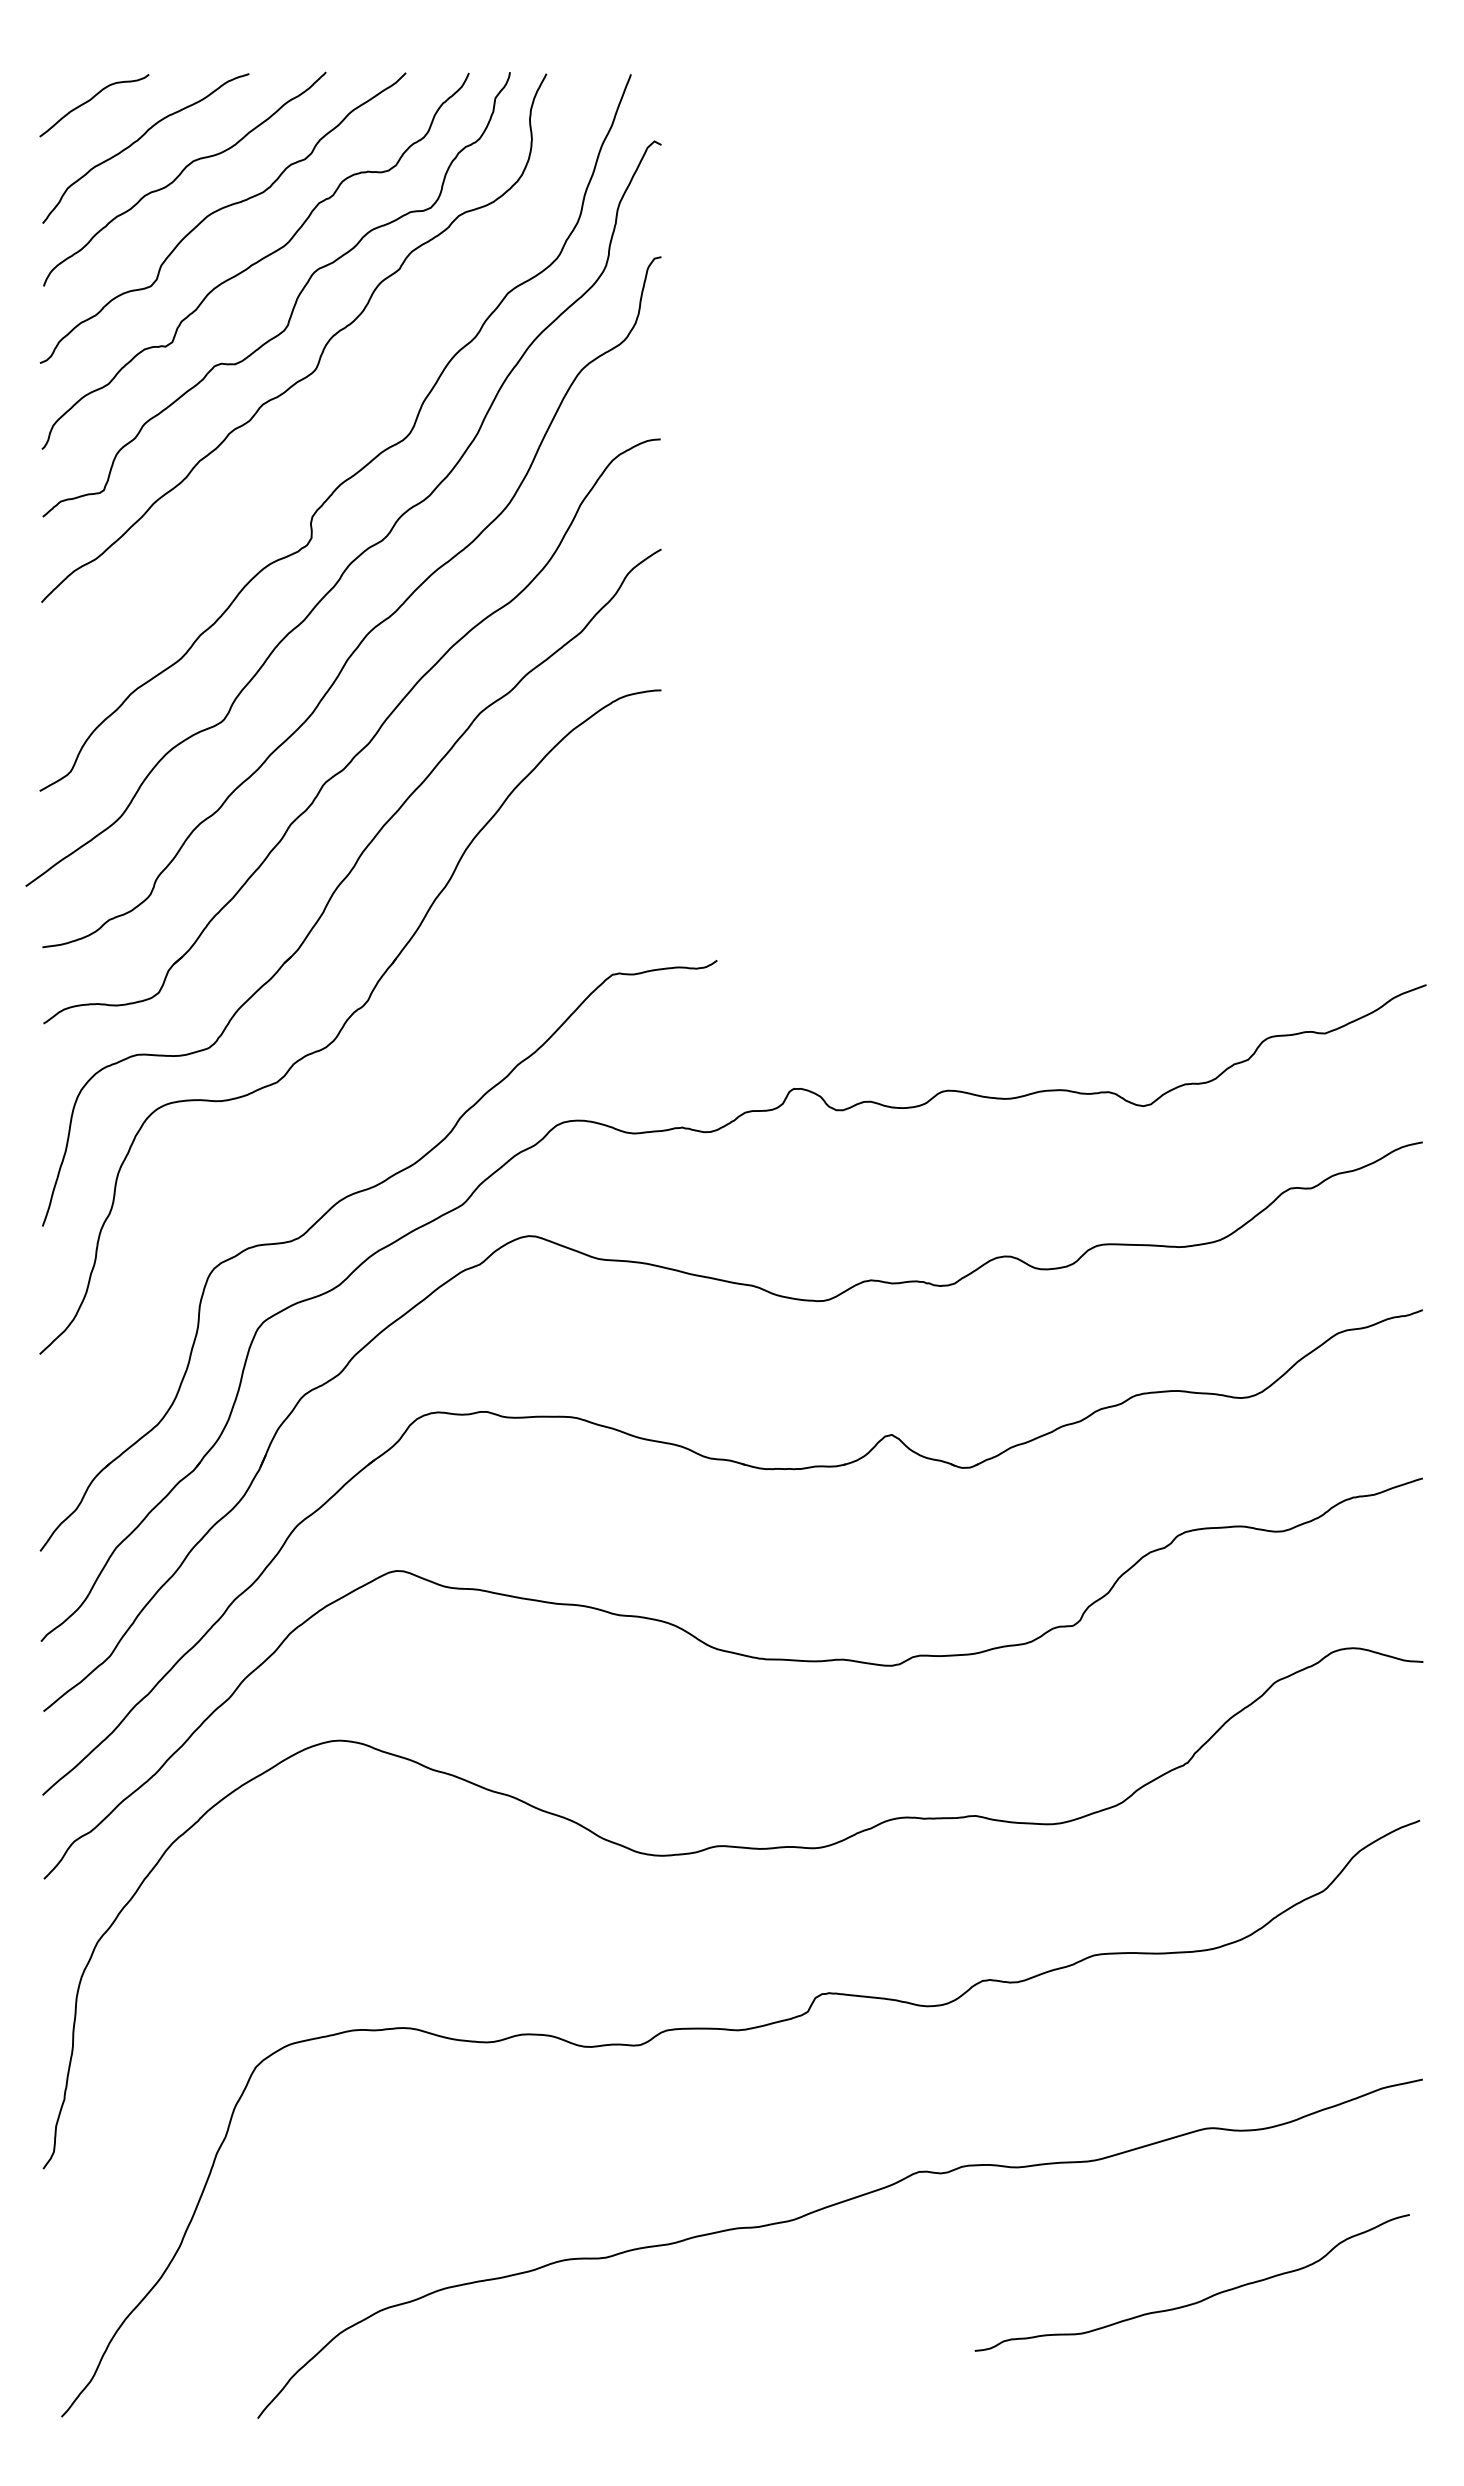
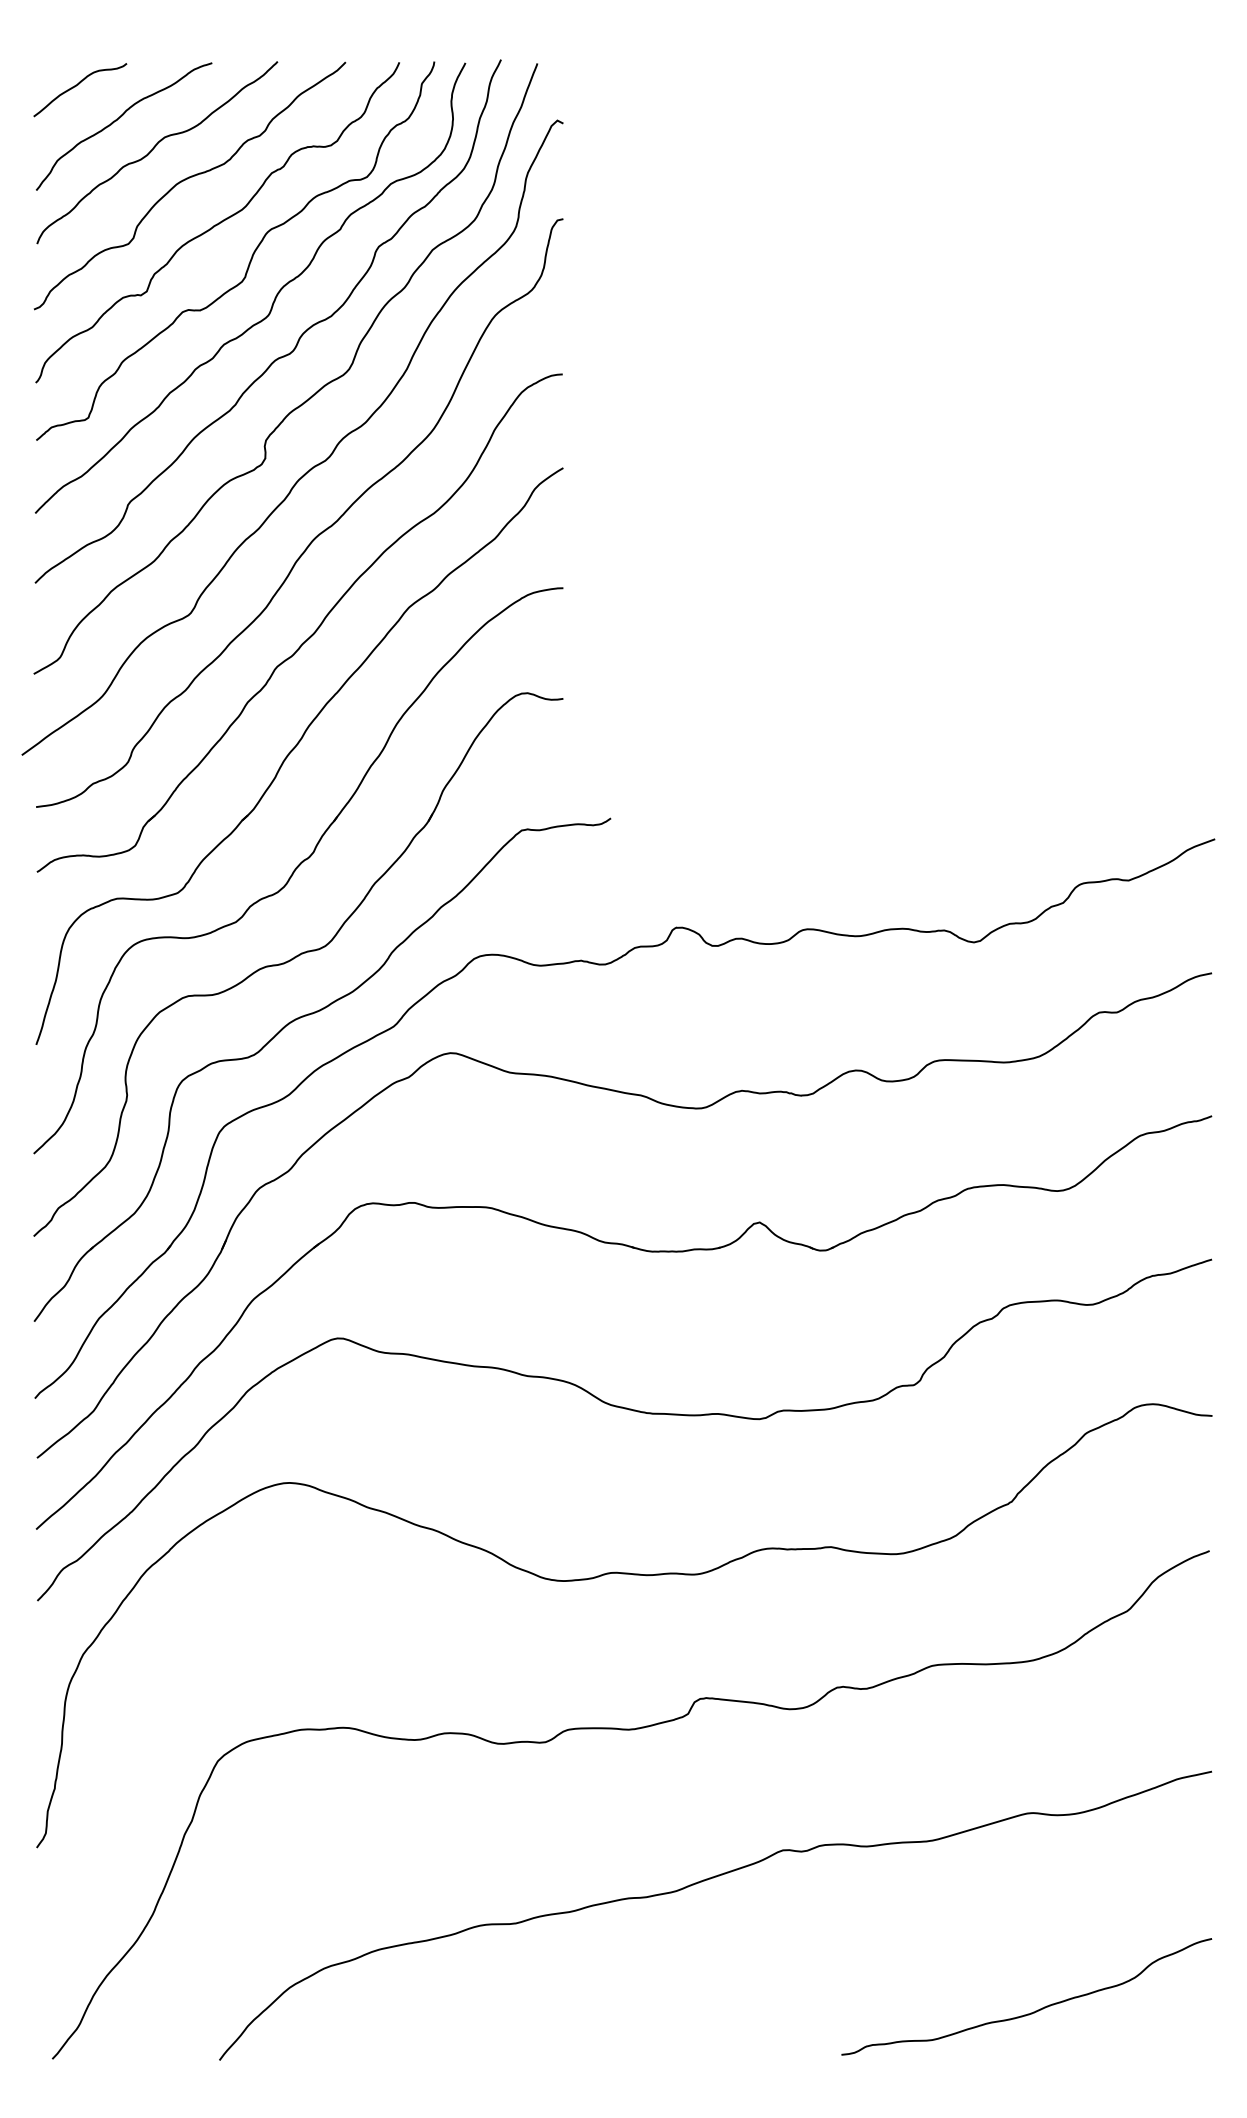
curve: (351, 395) -> (299, 337), added
part: (347, 1124) -> (295, 958), added
curve: (1199, 2300) -> (1032, 2011), moved

